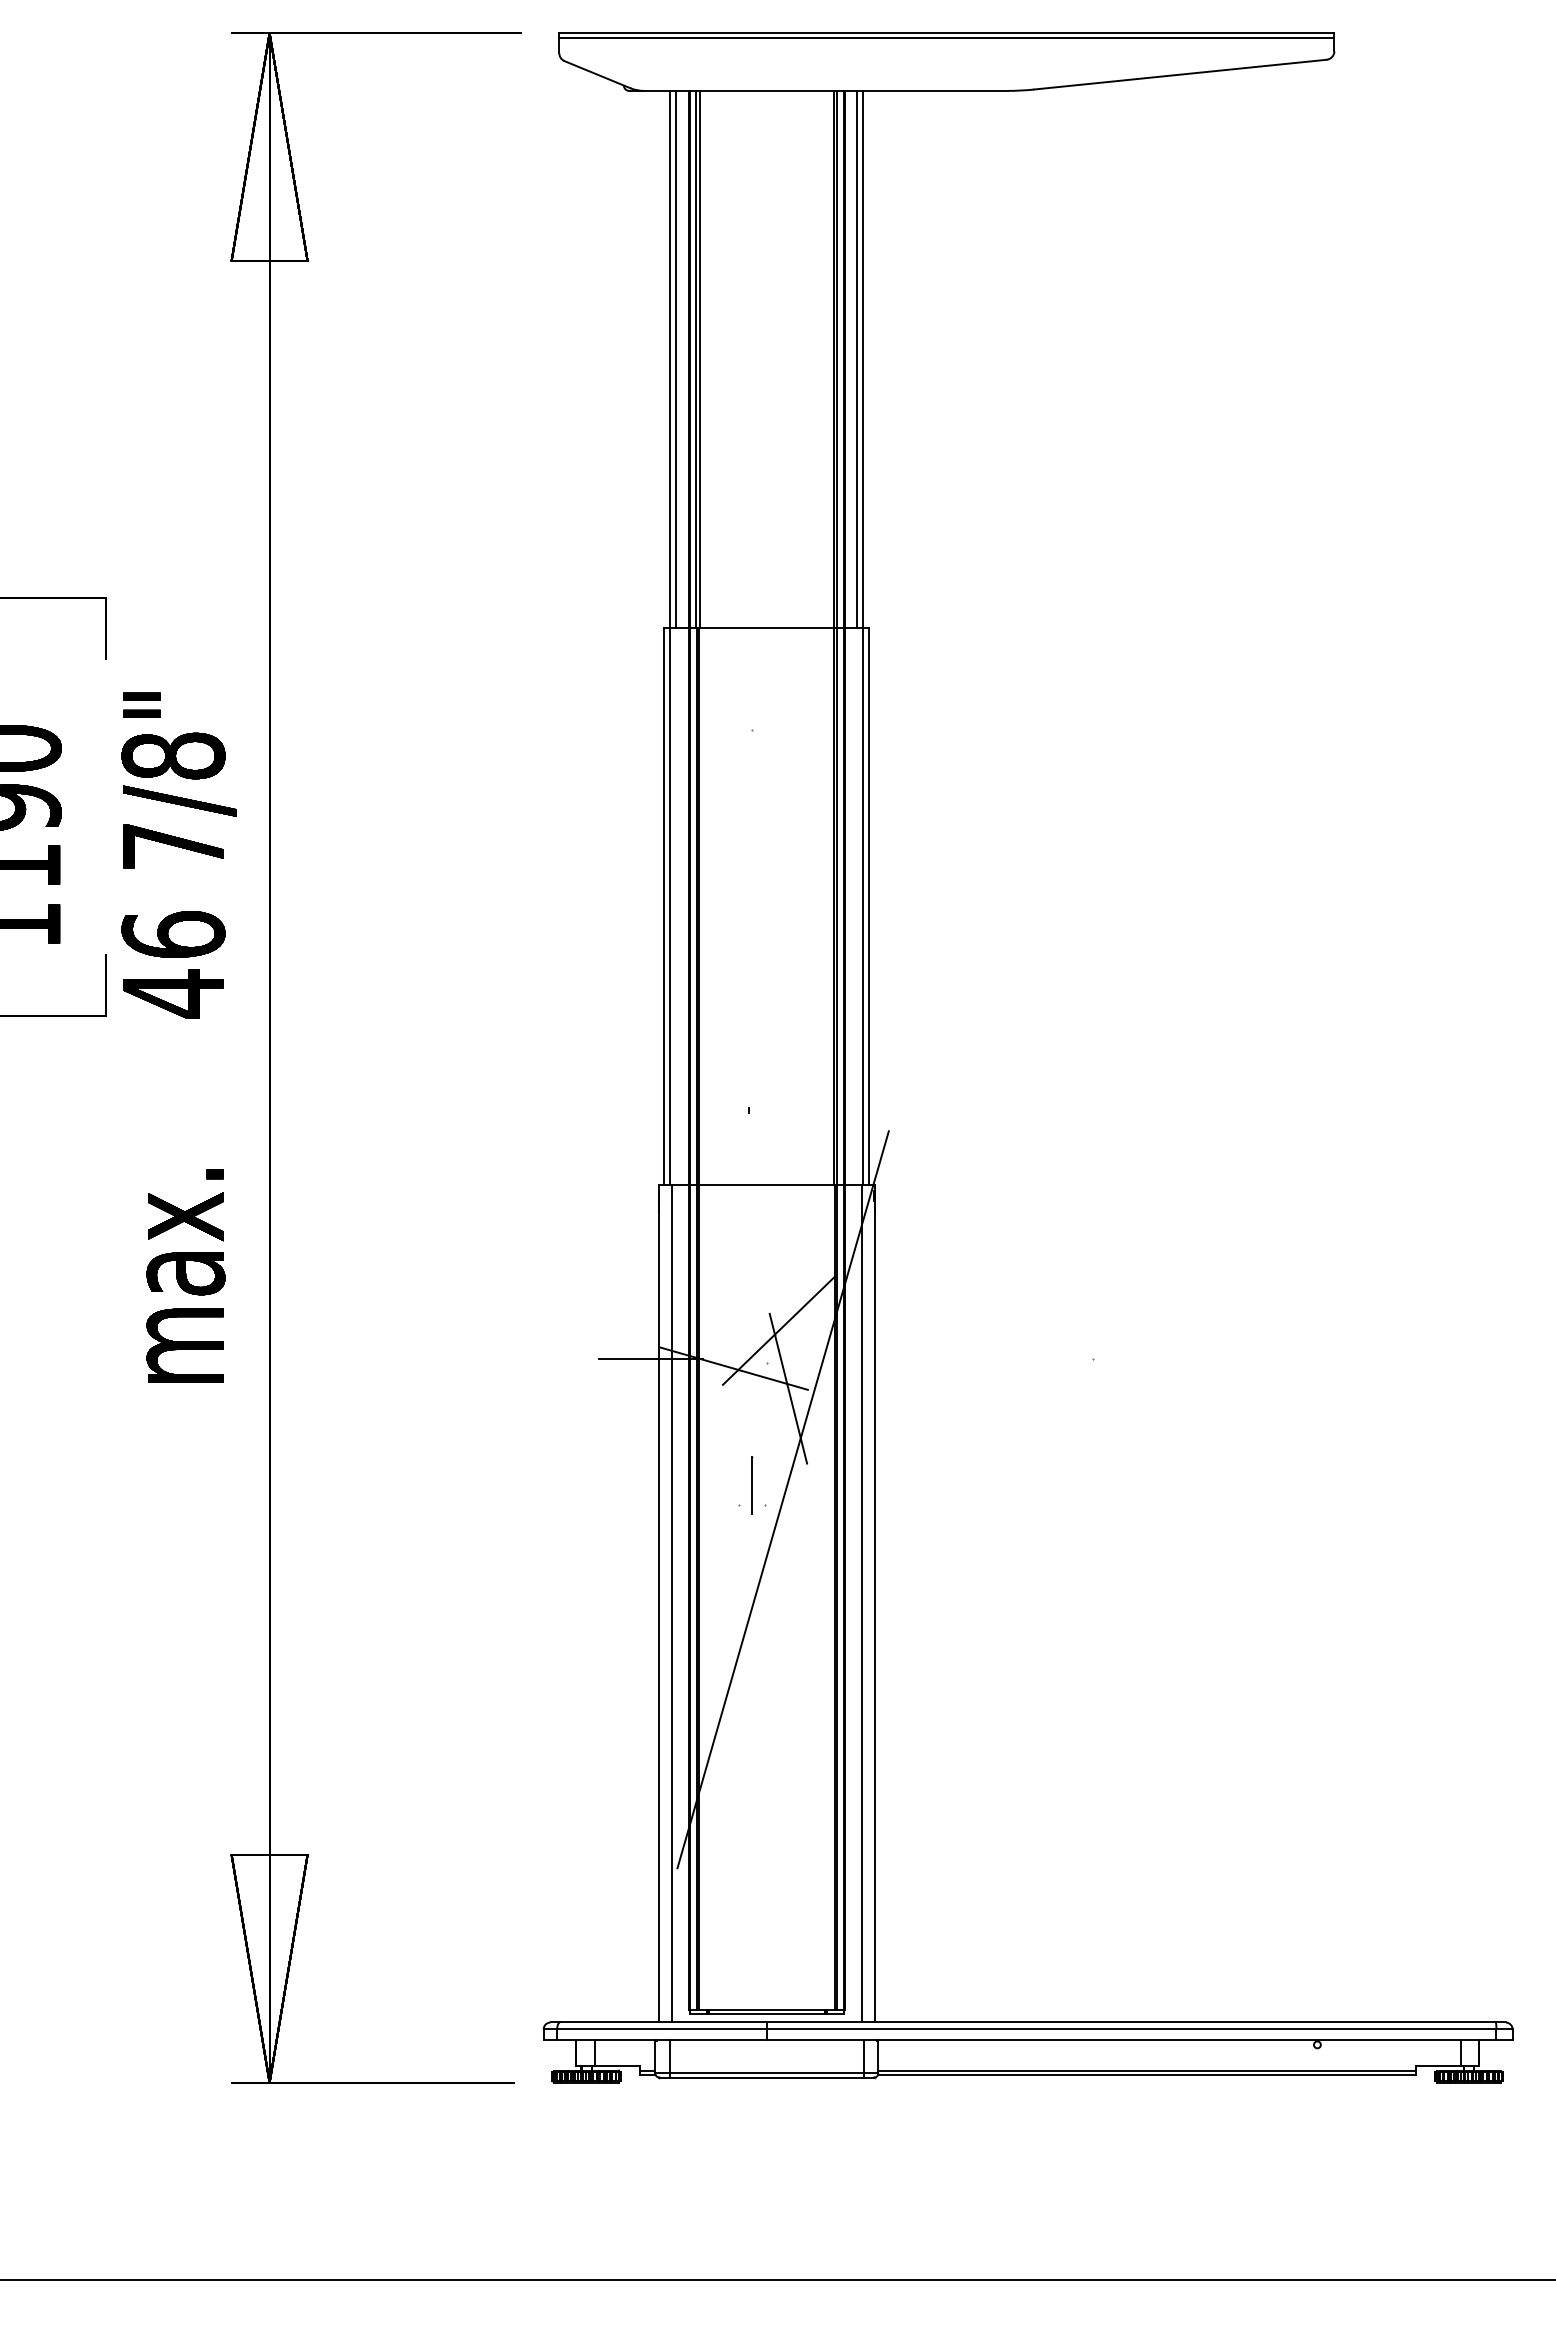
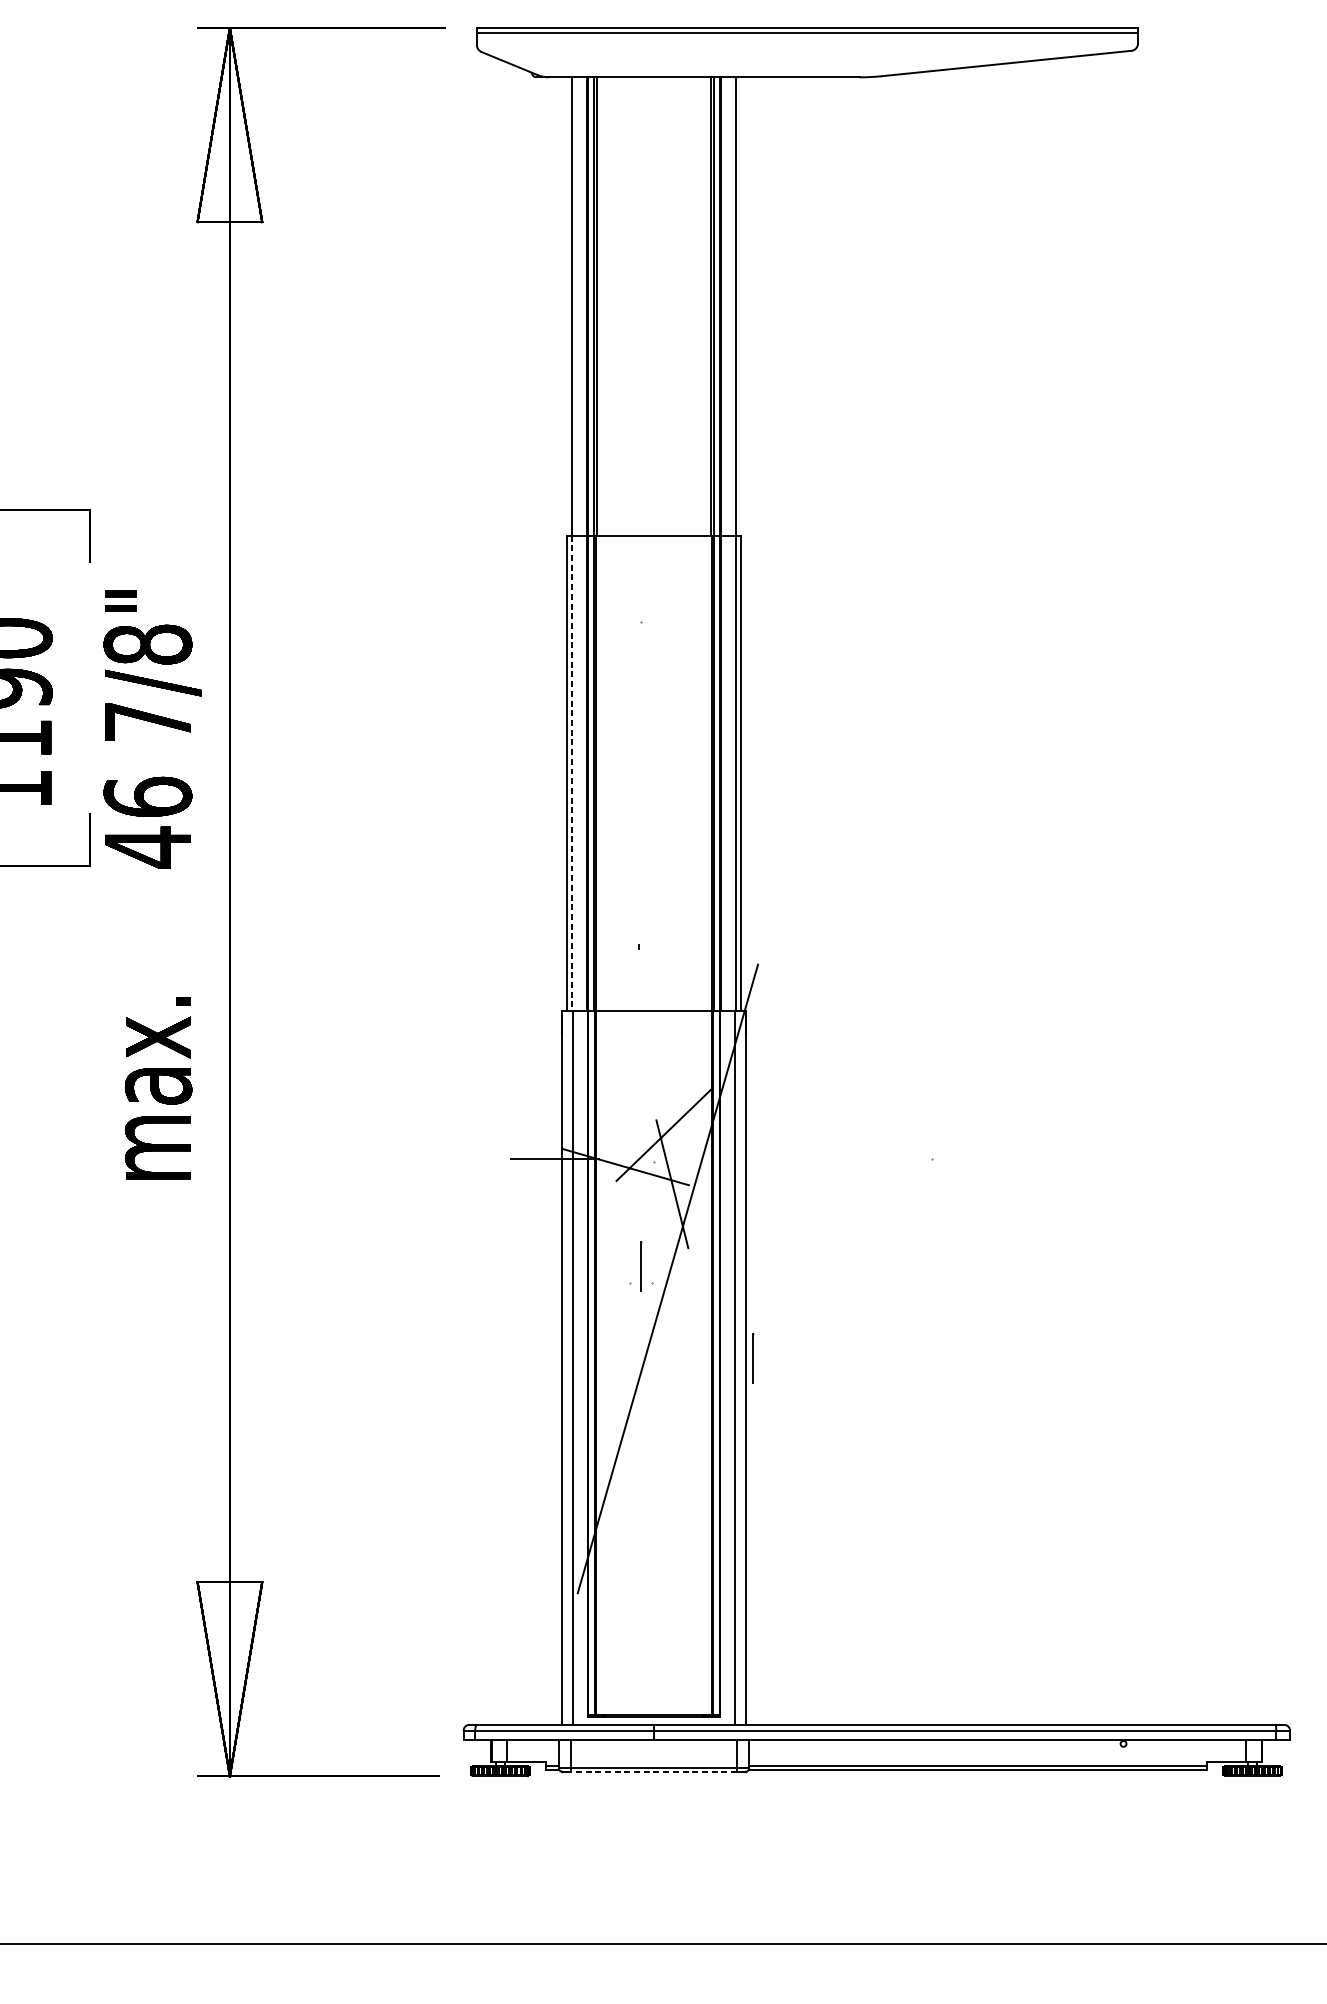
line: (676, 359) -> (576, 306), removed
line: (857, 359) -> (731, 306), removed
line: (670, 906) -> (571, 772), solid -> dashed
line: (883, 1593) -> (753, 1358), added
line: (766, 2077) -> (653, 1771), solid -> dashed

